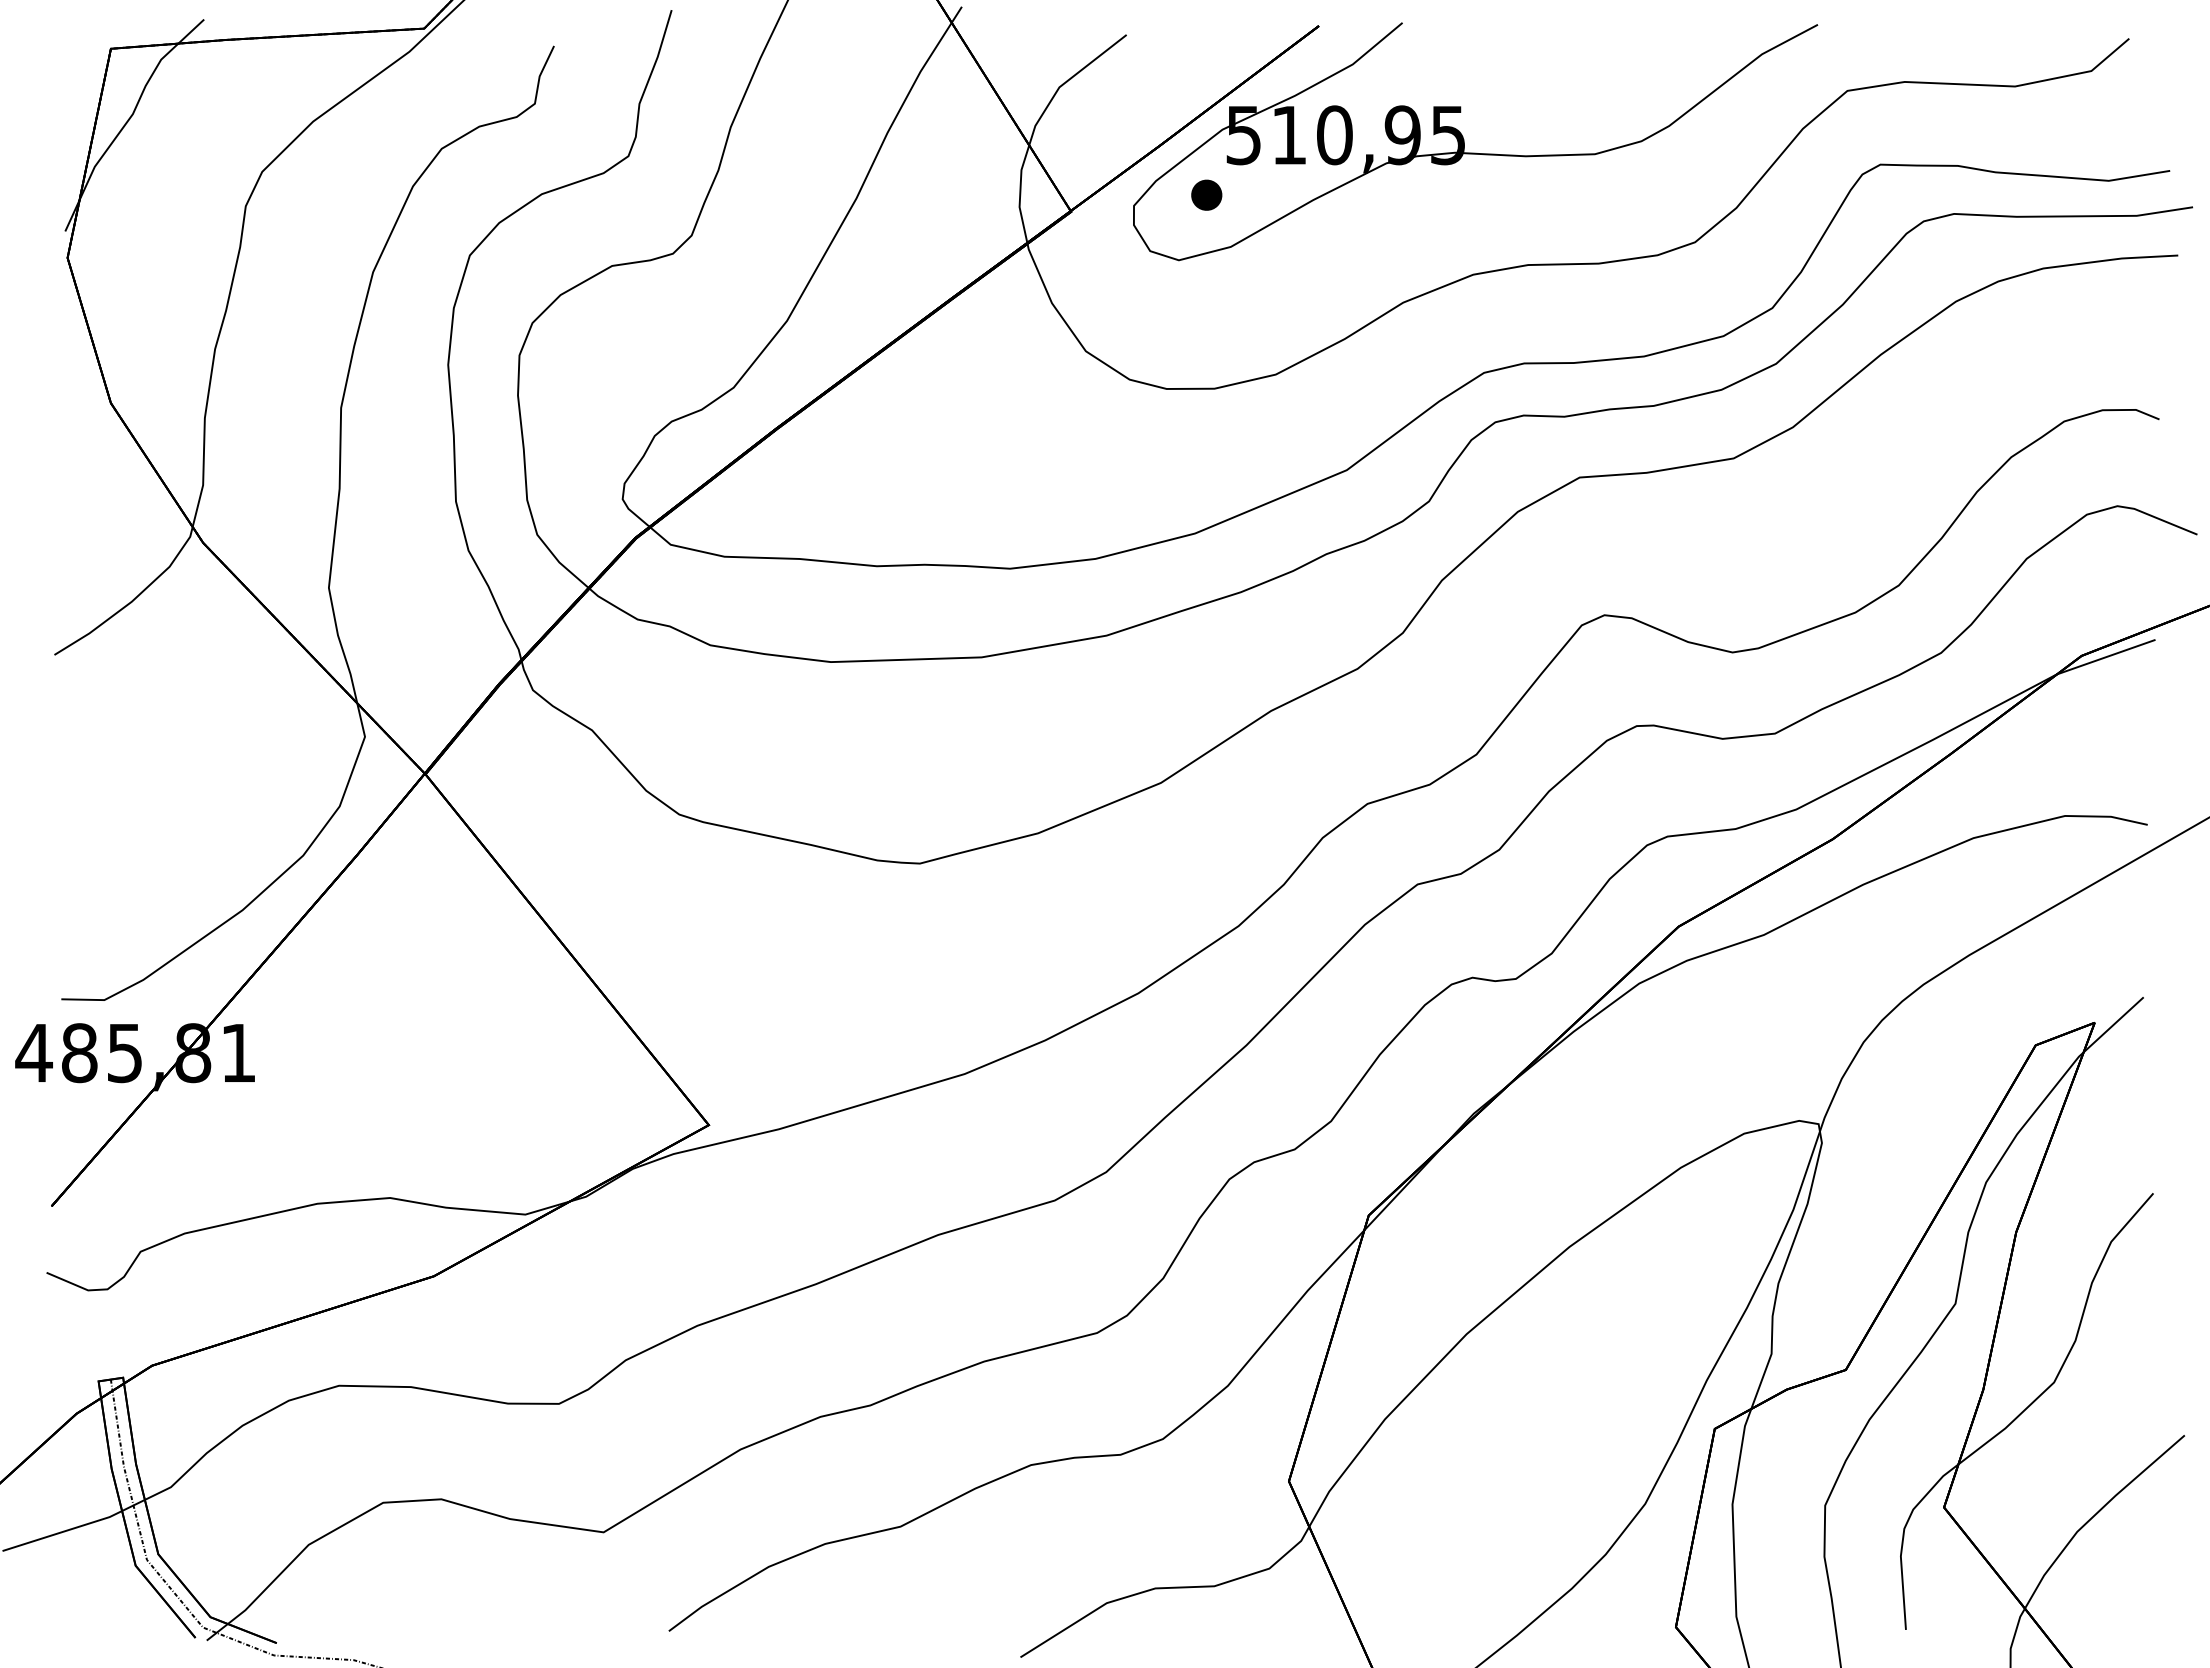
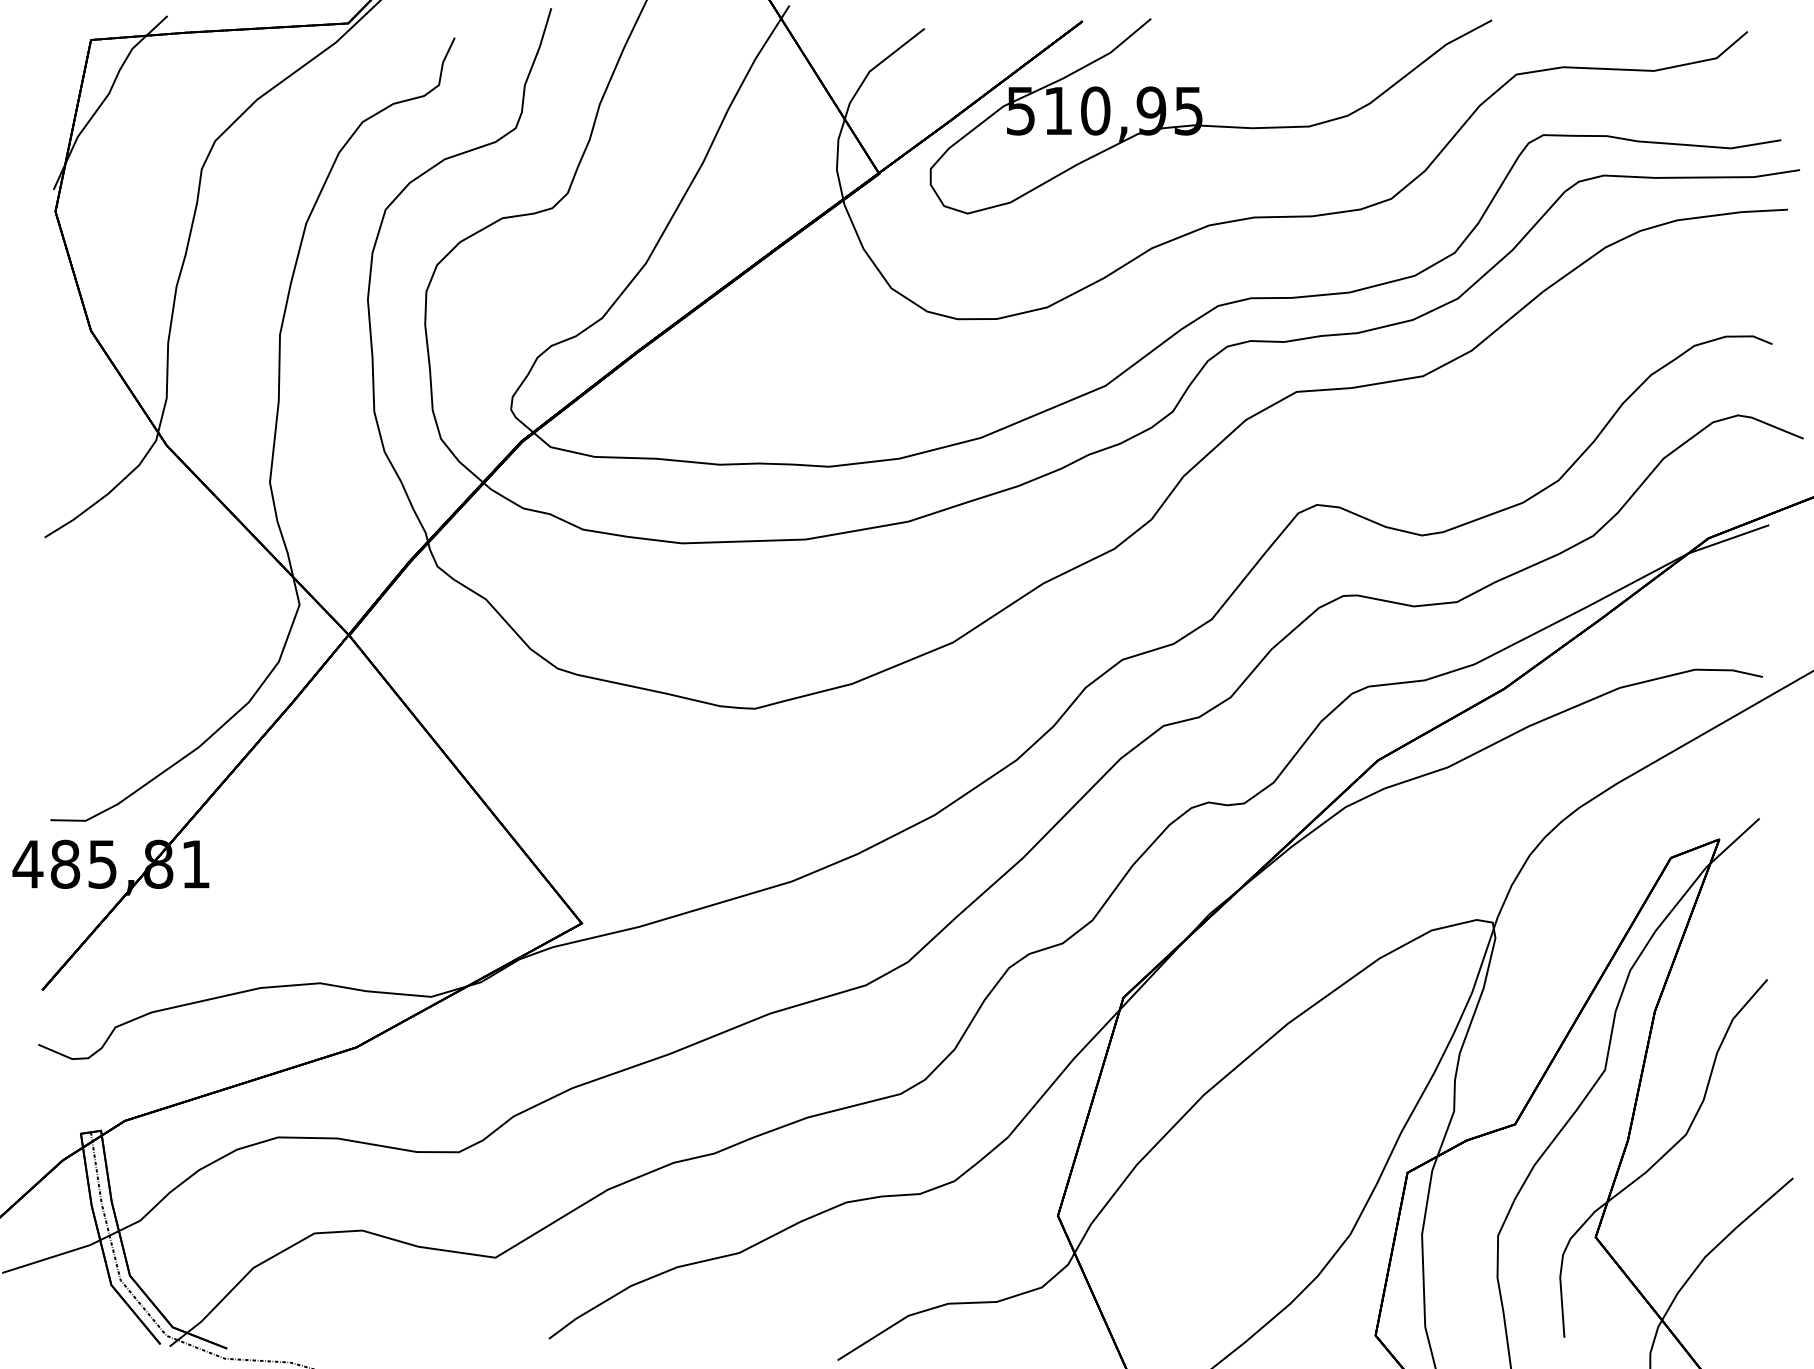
part: (1206, 194) -> (990, 159), removed

